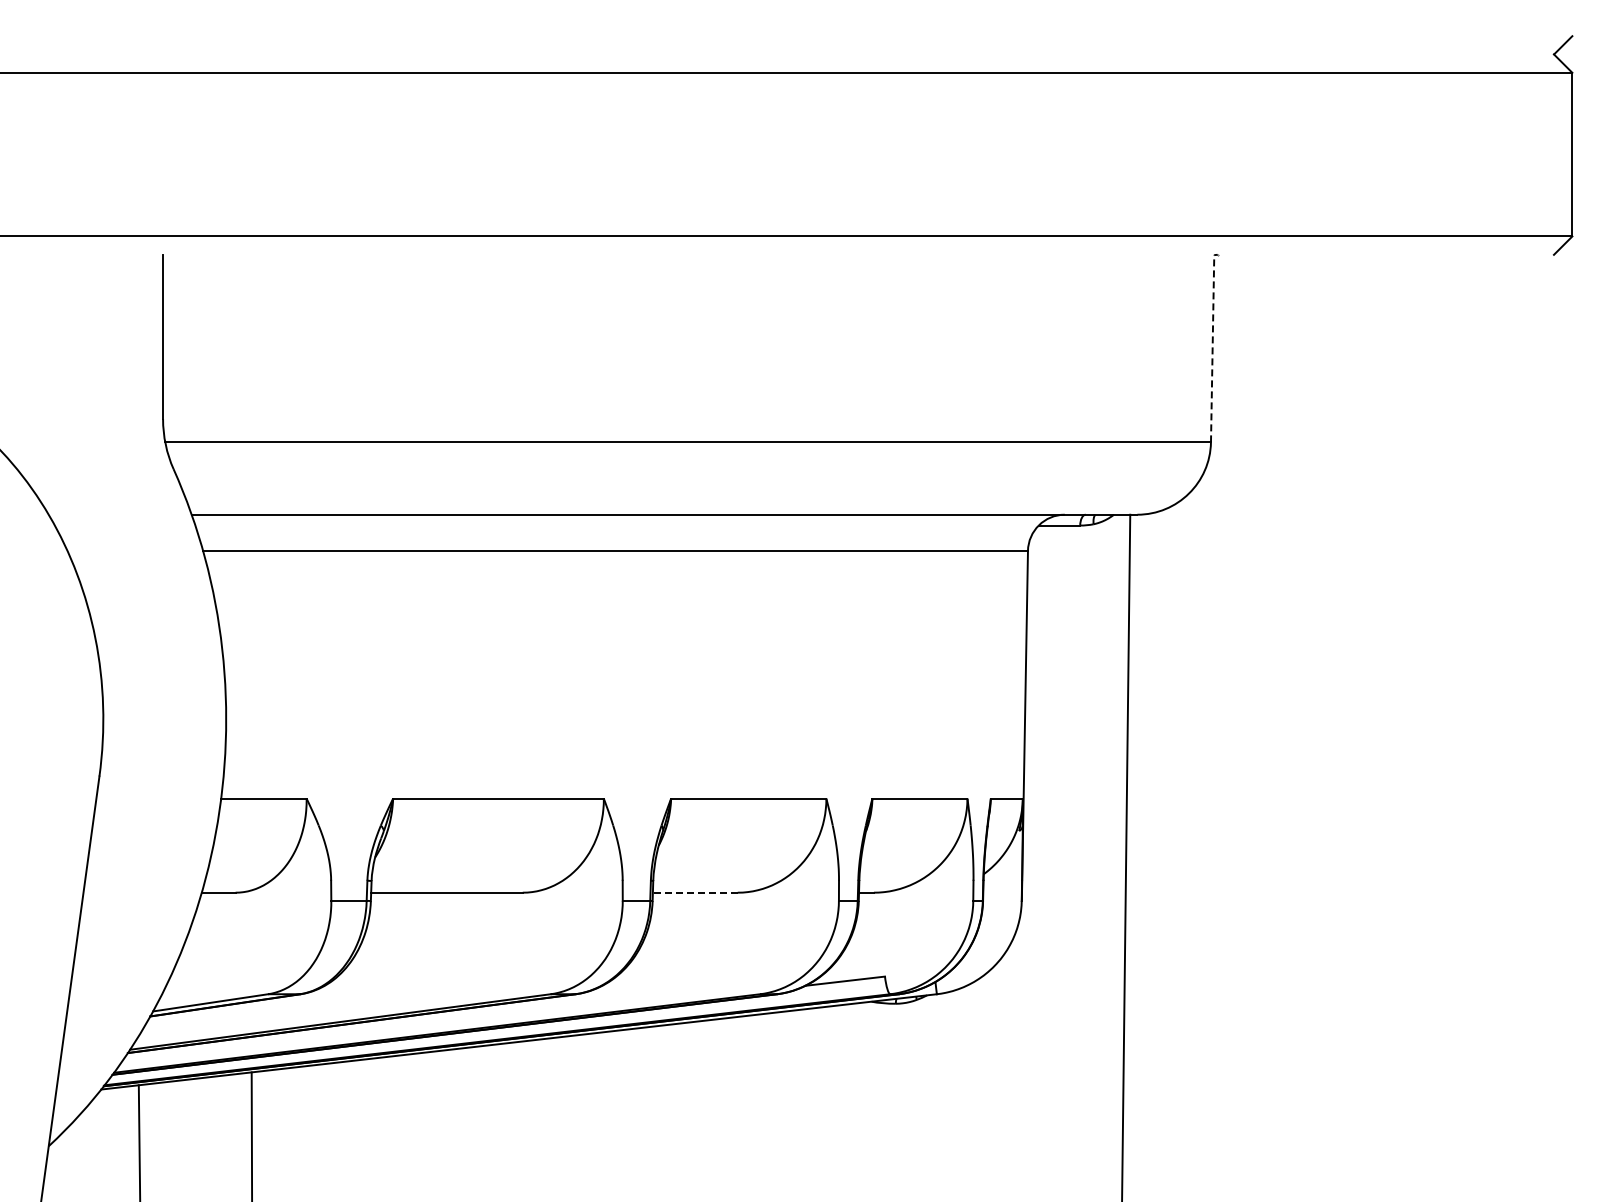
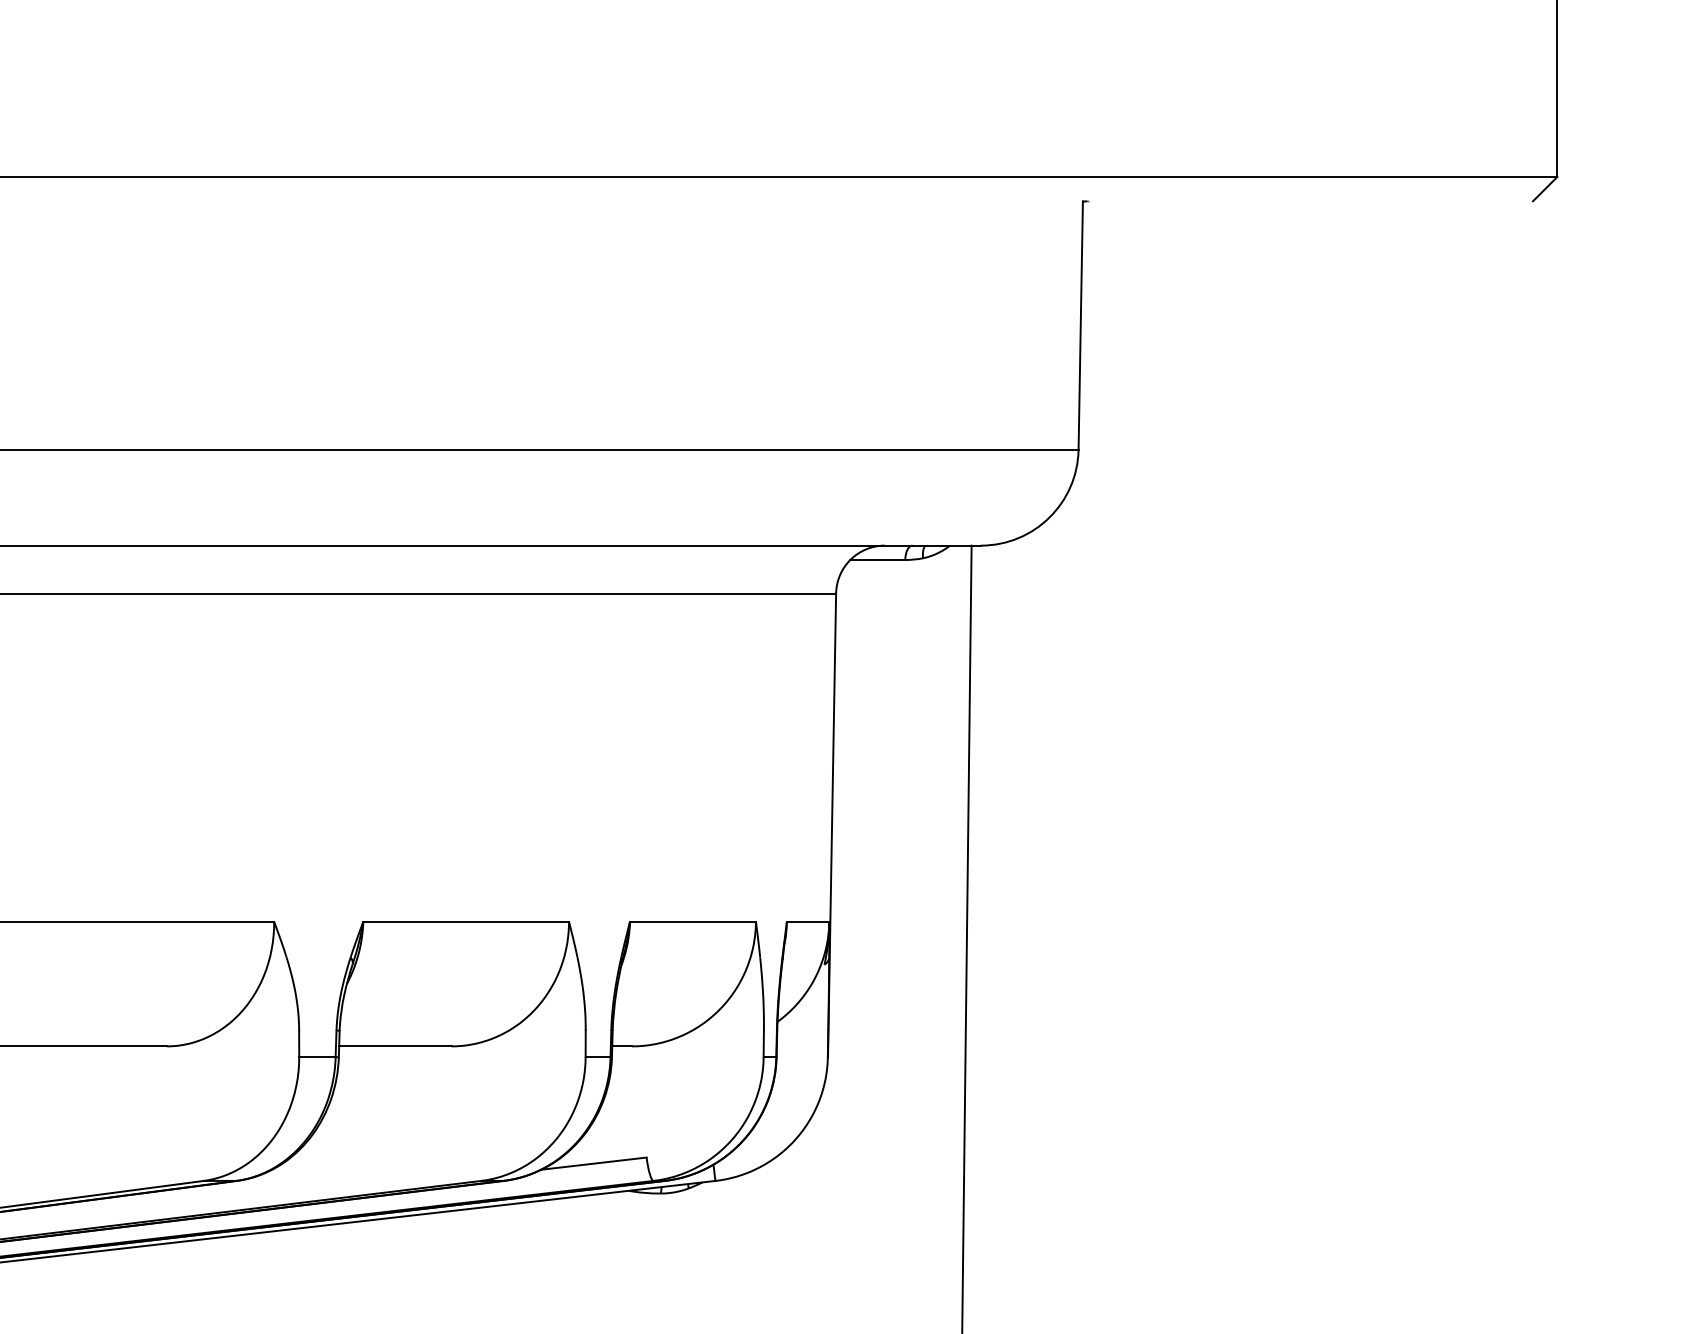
line: (1212, 348) -> (1080, 325), dashed -> solid
line: (694, 892) -> (394, 1046), dashed -> solid

